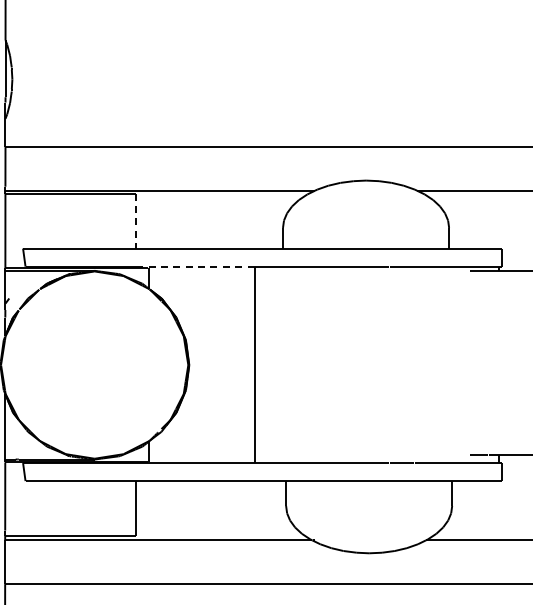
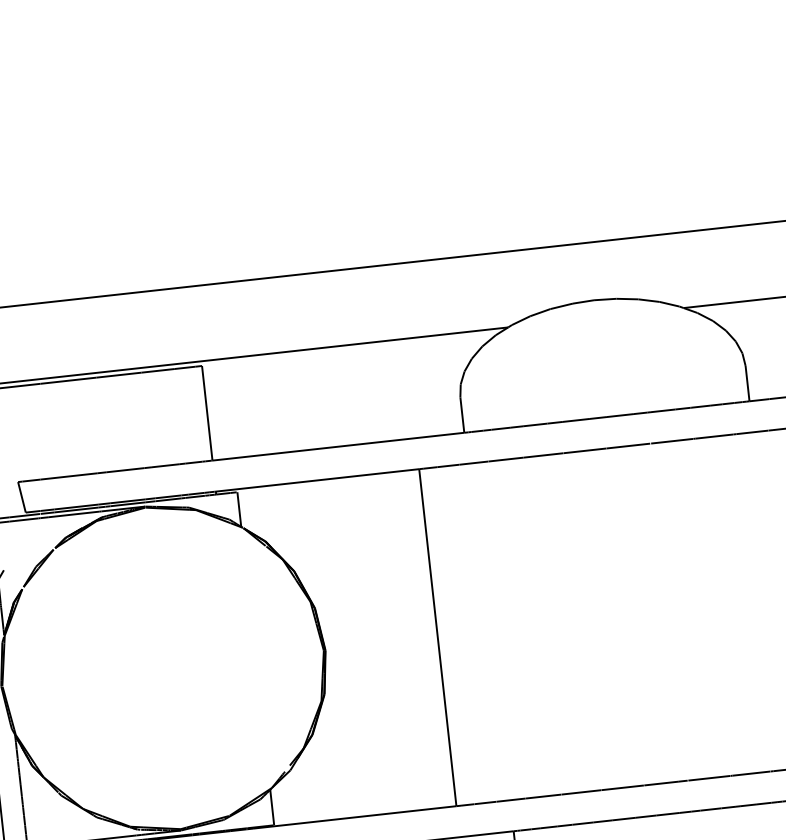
line: (136, 221) -> (207, 413), dashed -> solid
line: (196, 266) -> (319, 479), dashed -> solid

